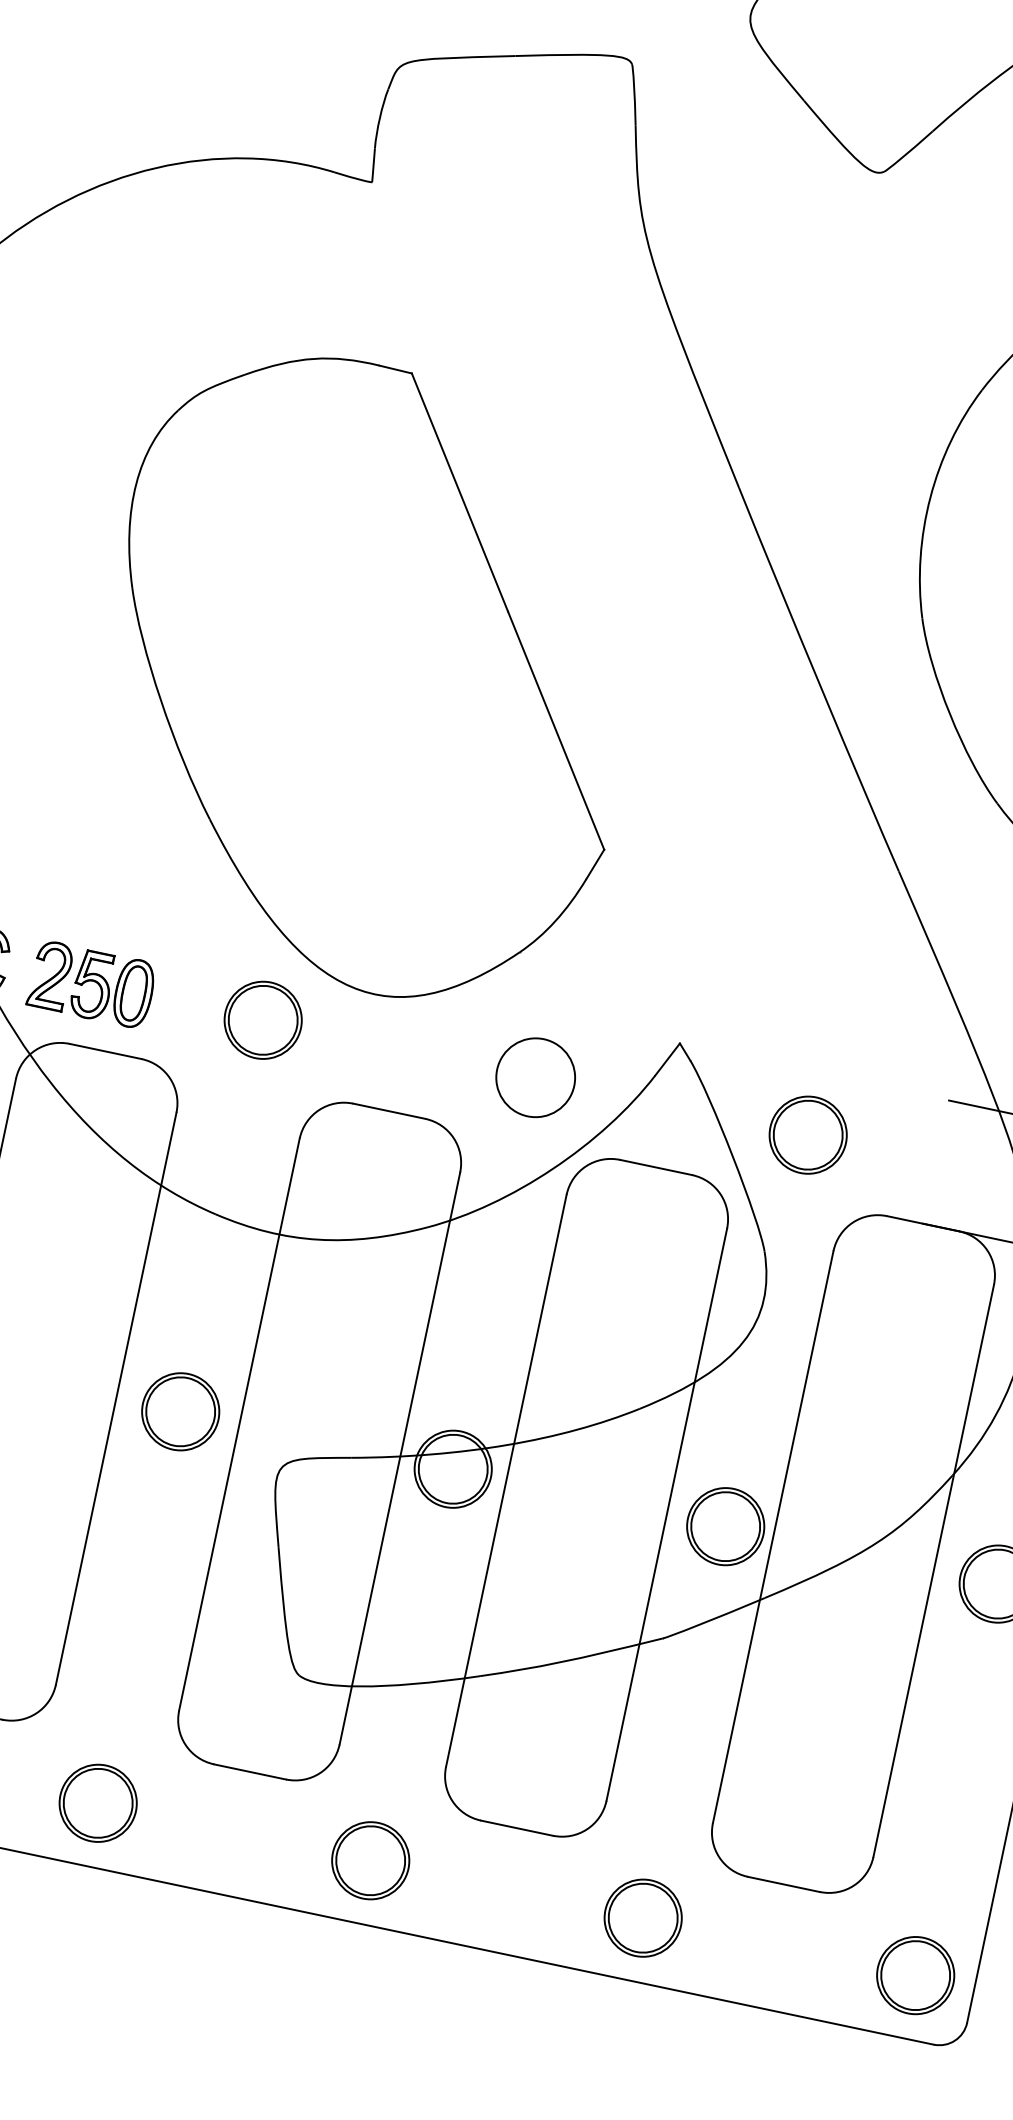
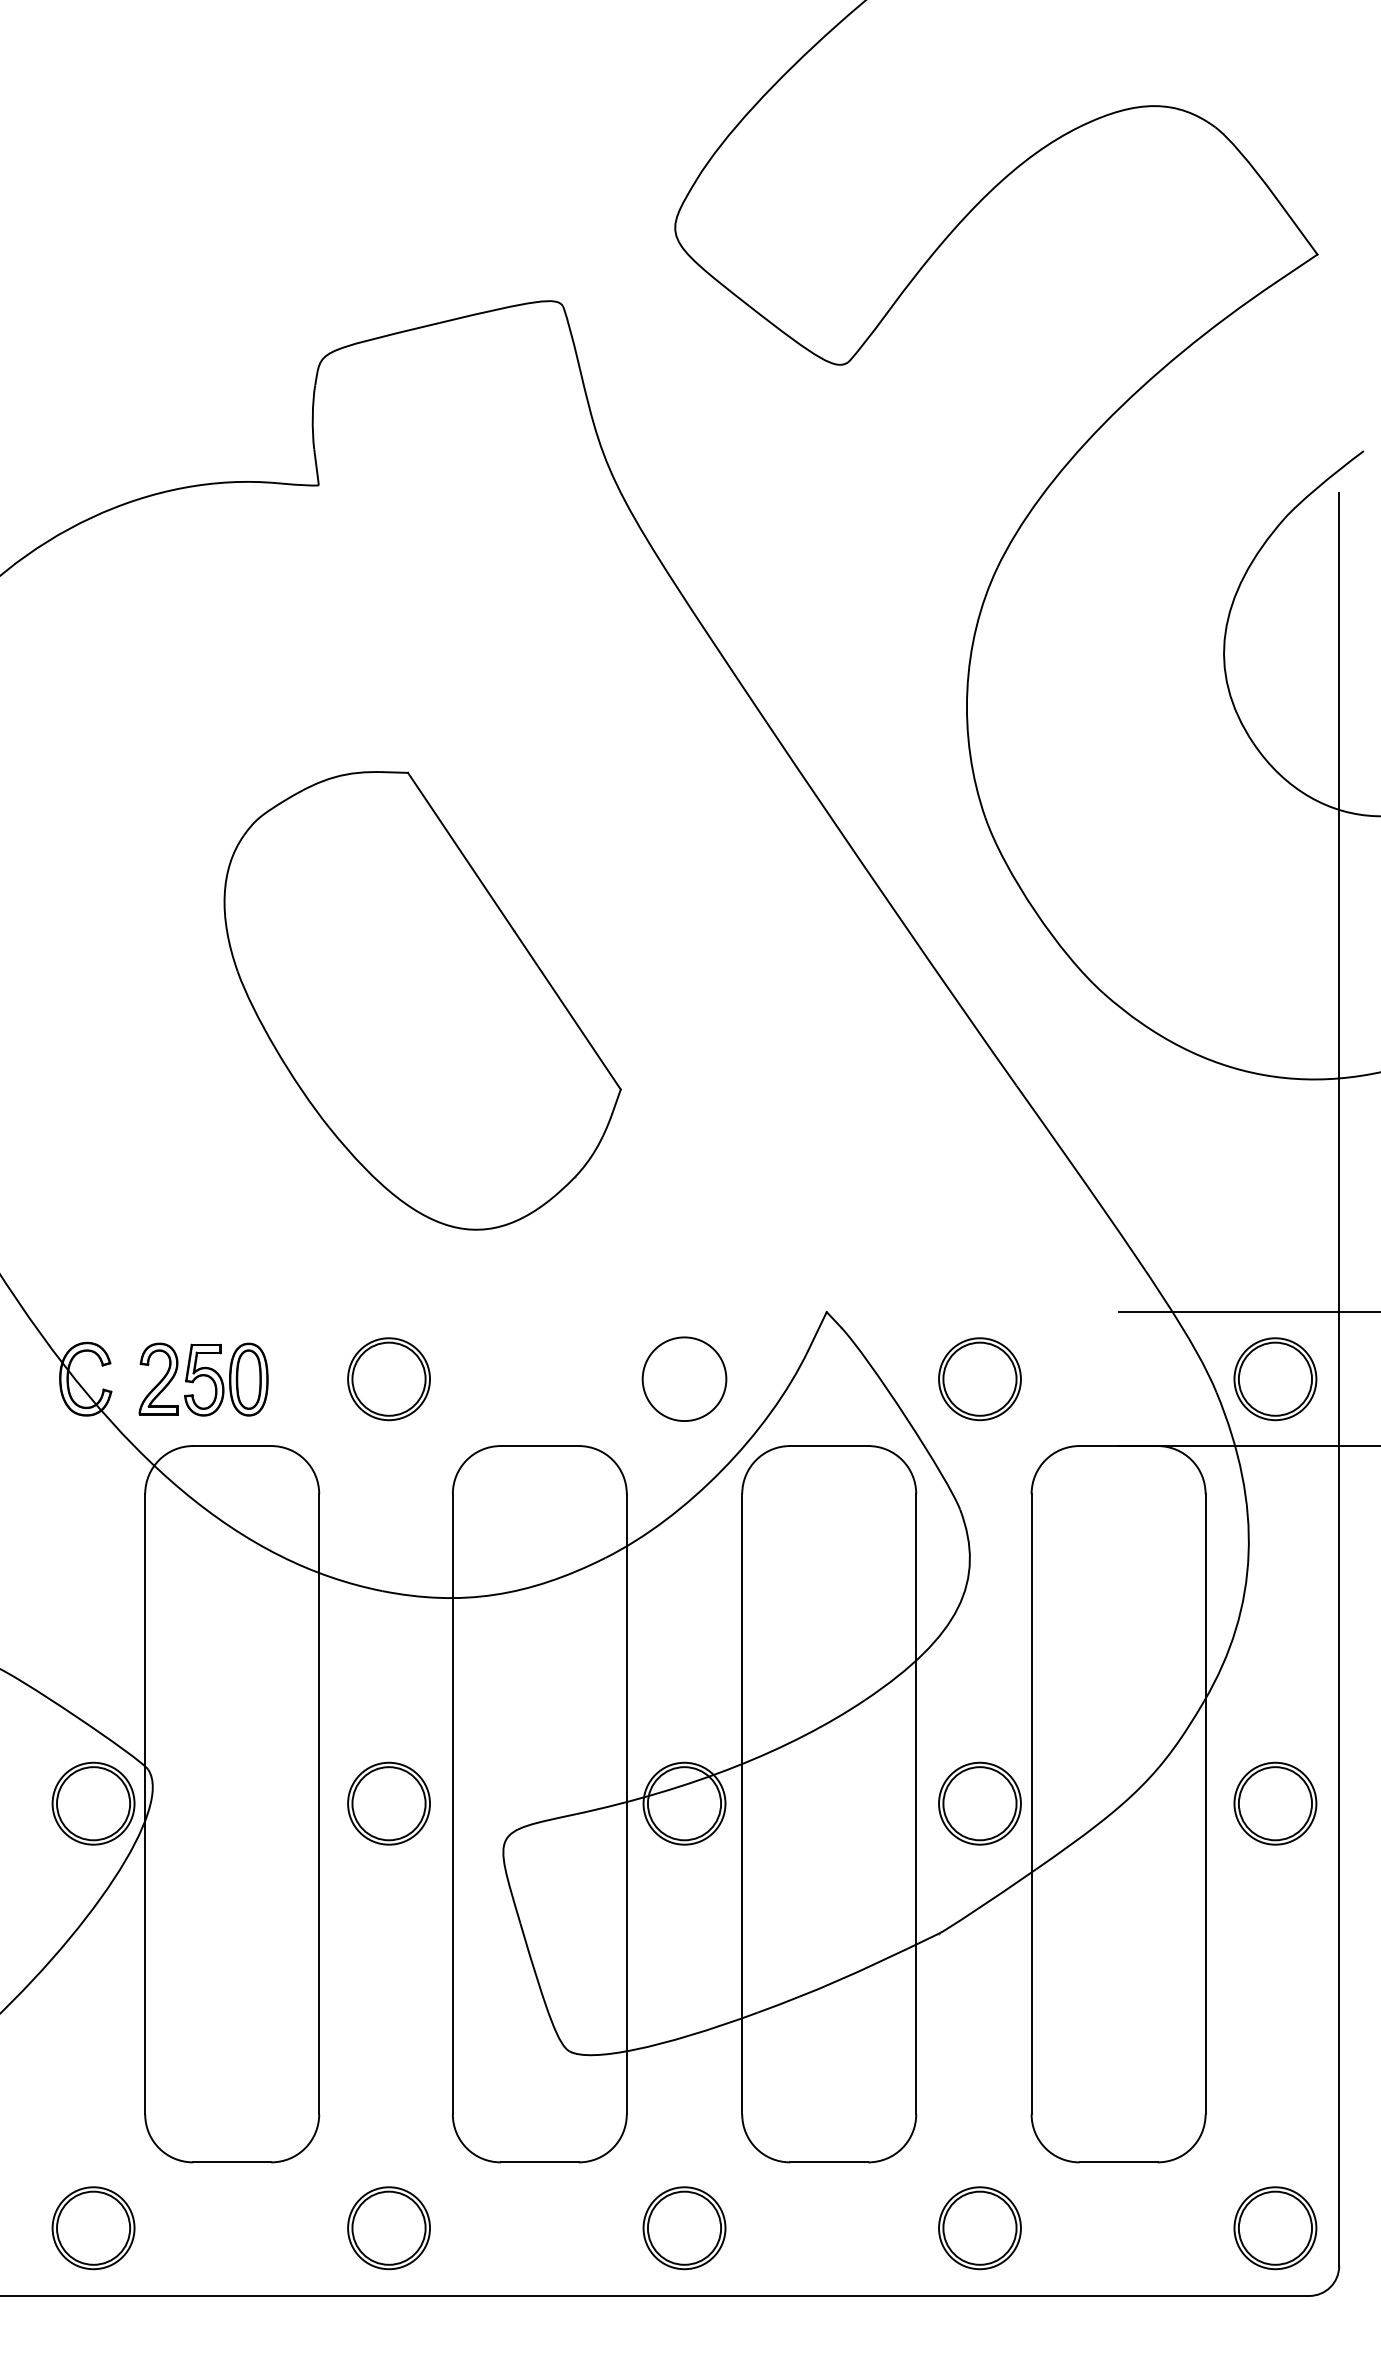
part: (367, 677) -> (422, 1000), size x0.7

